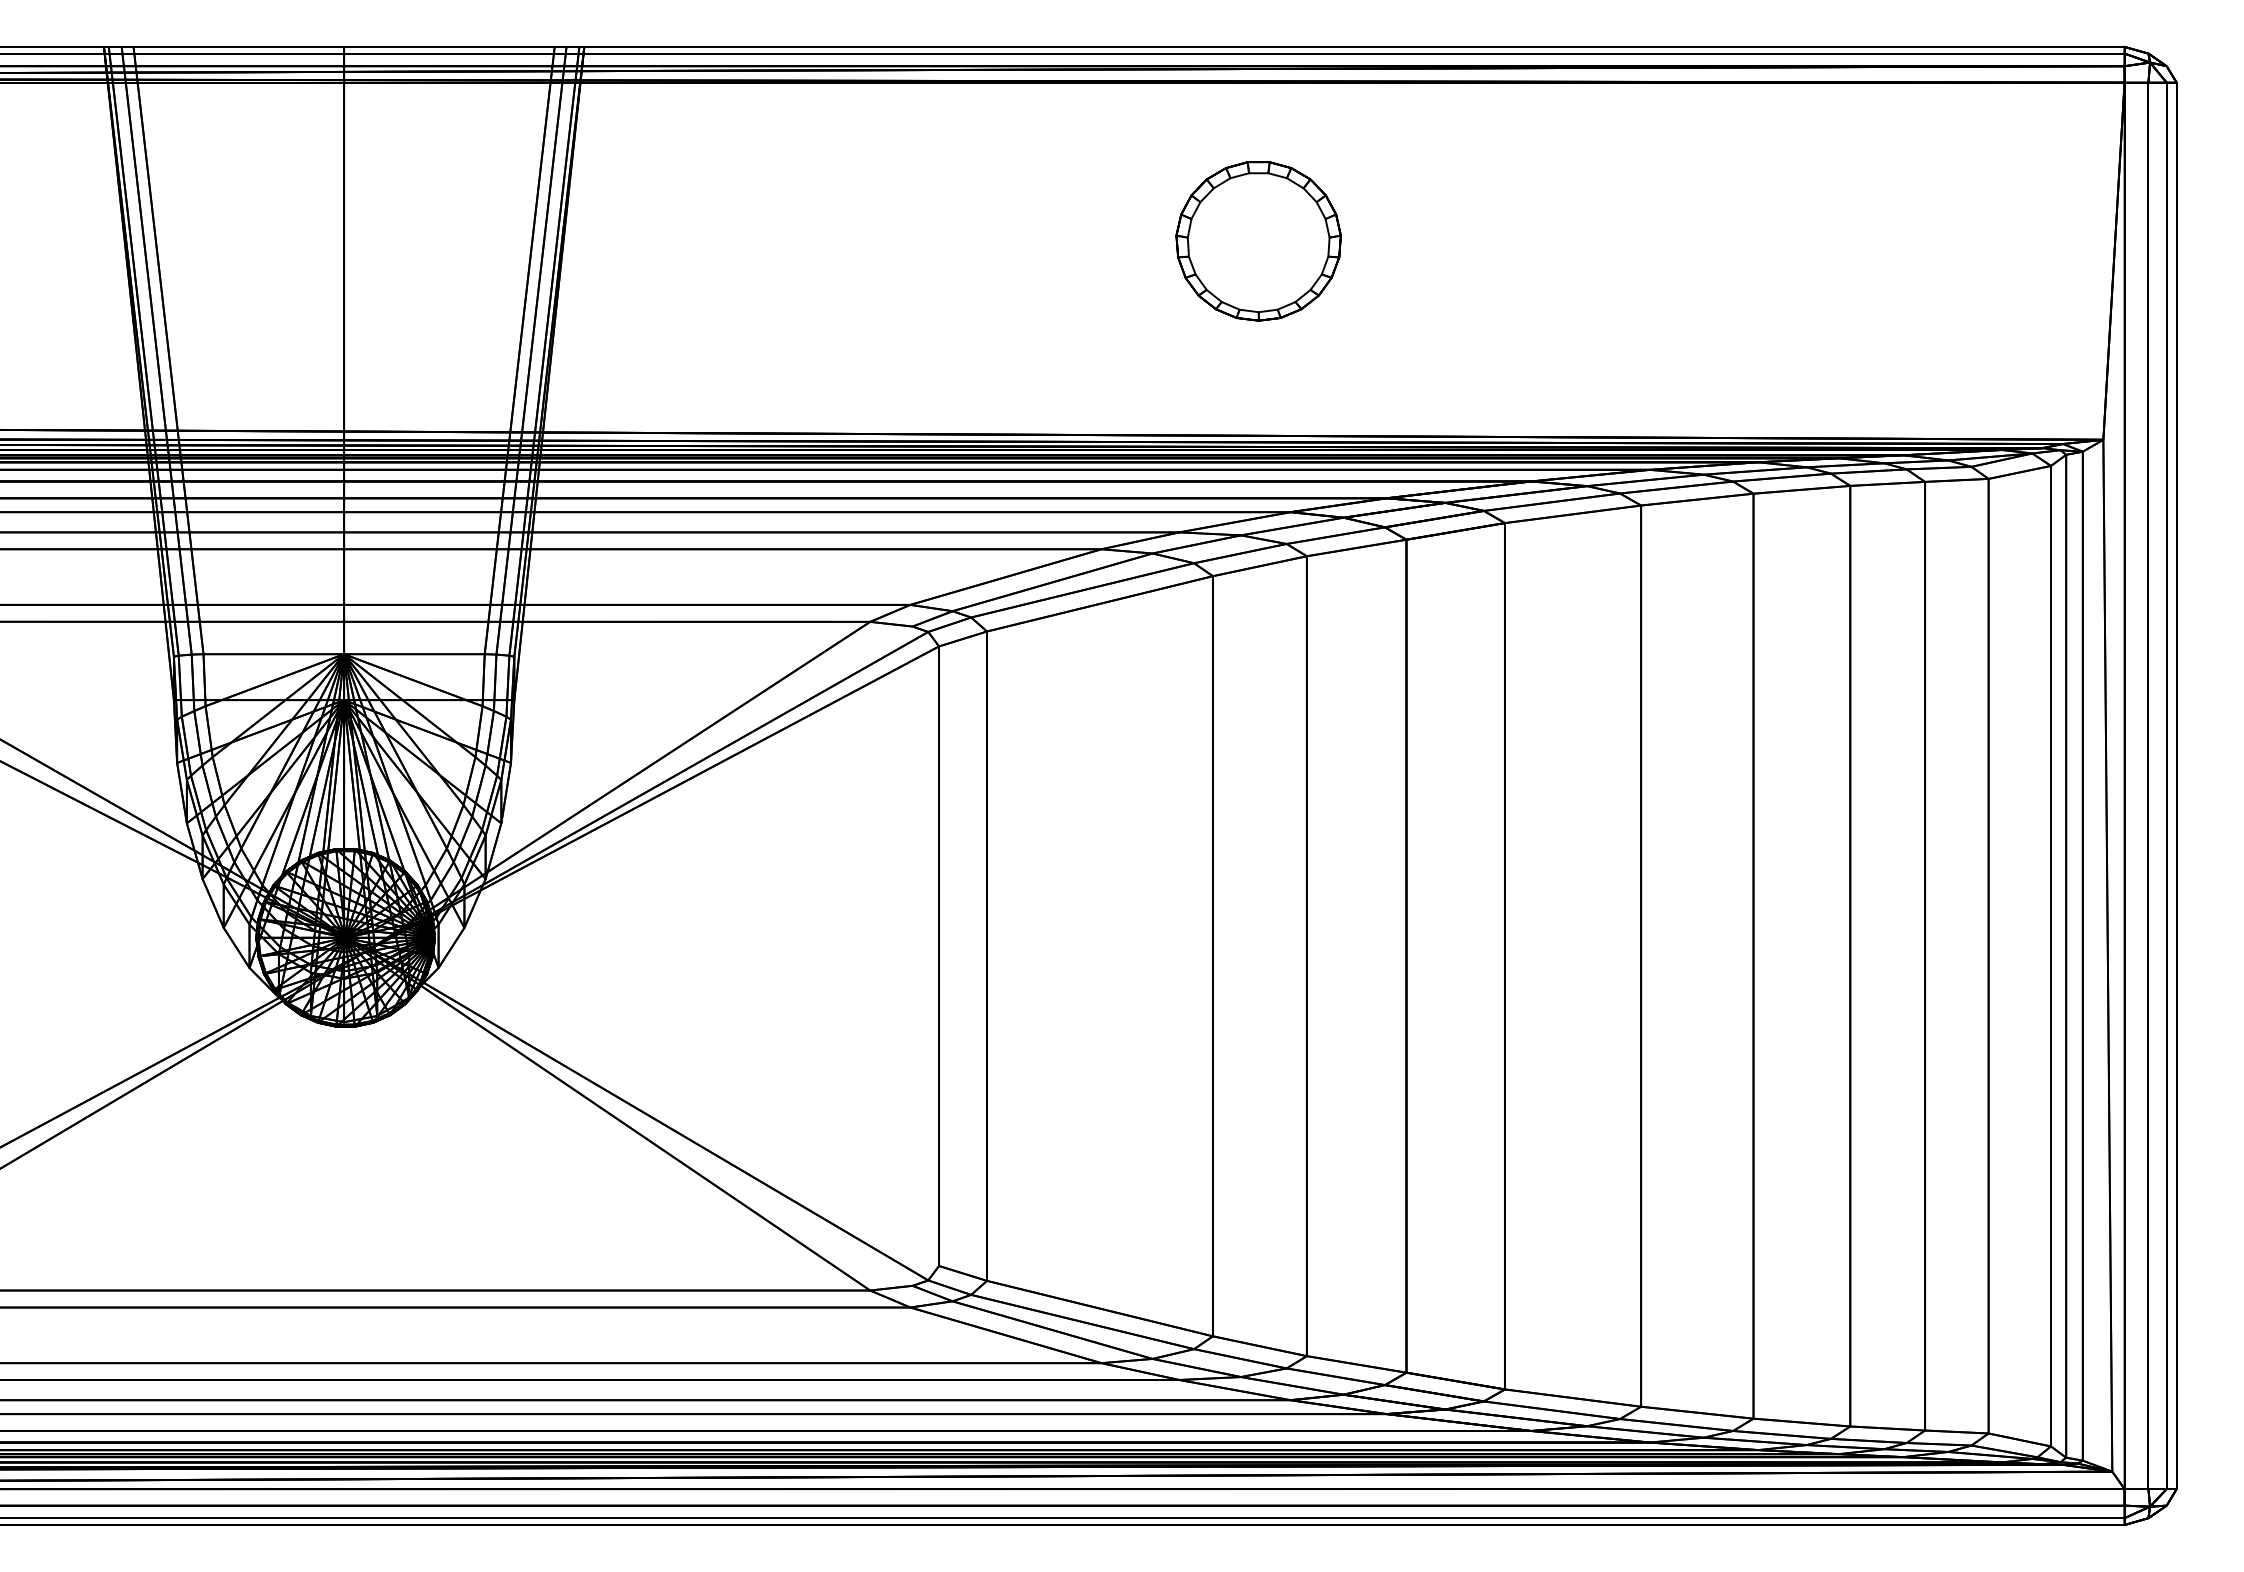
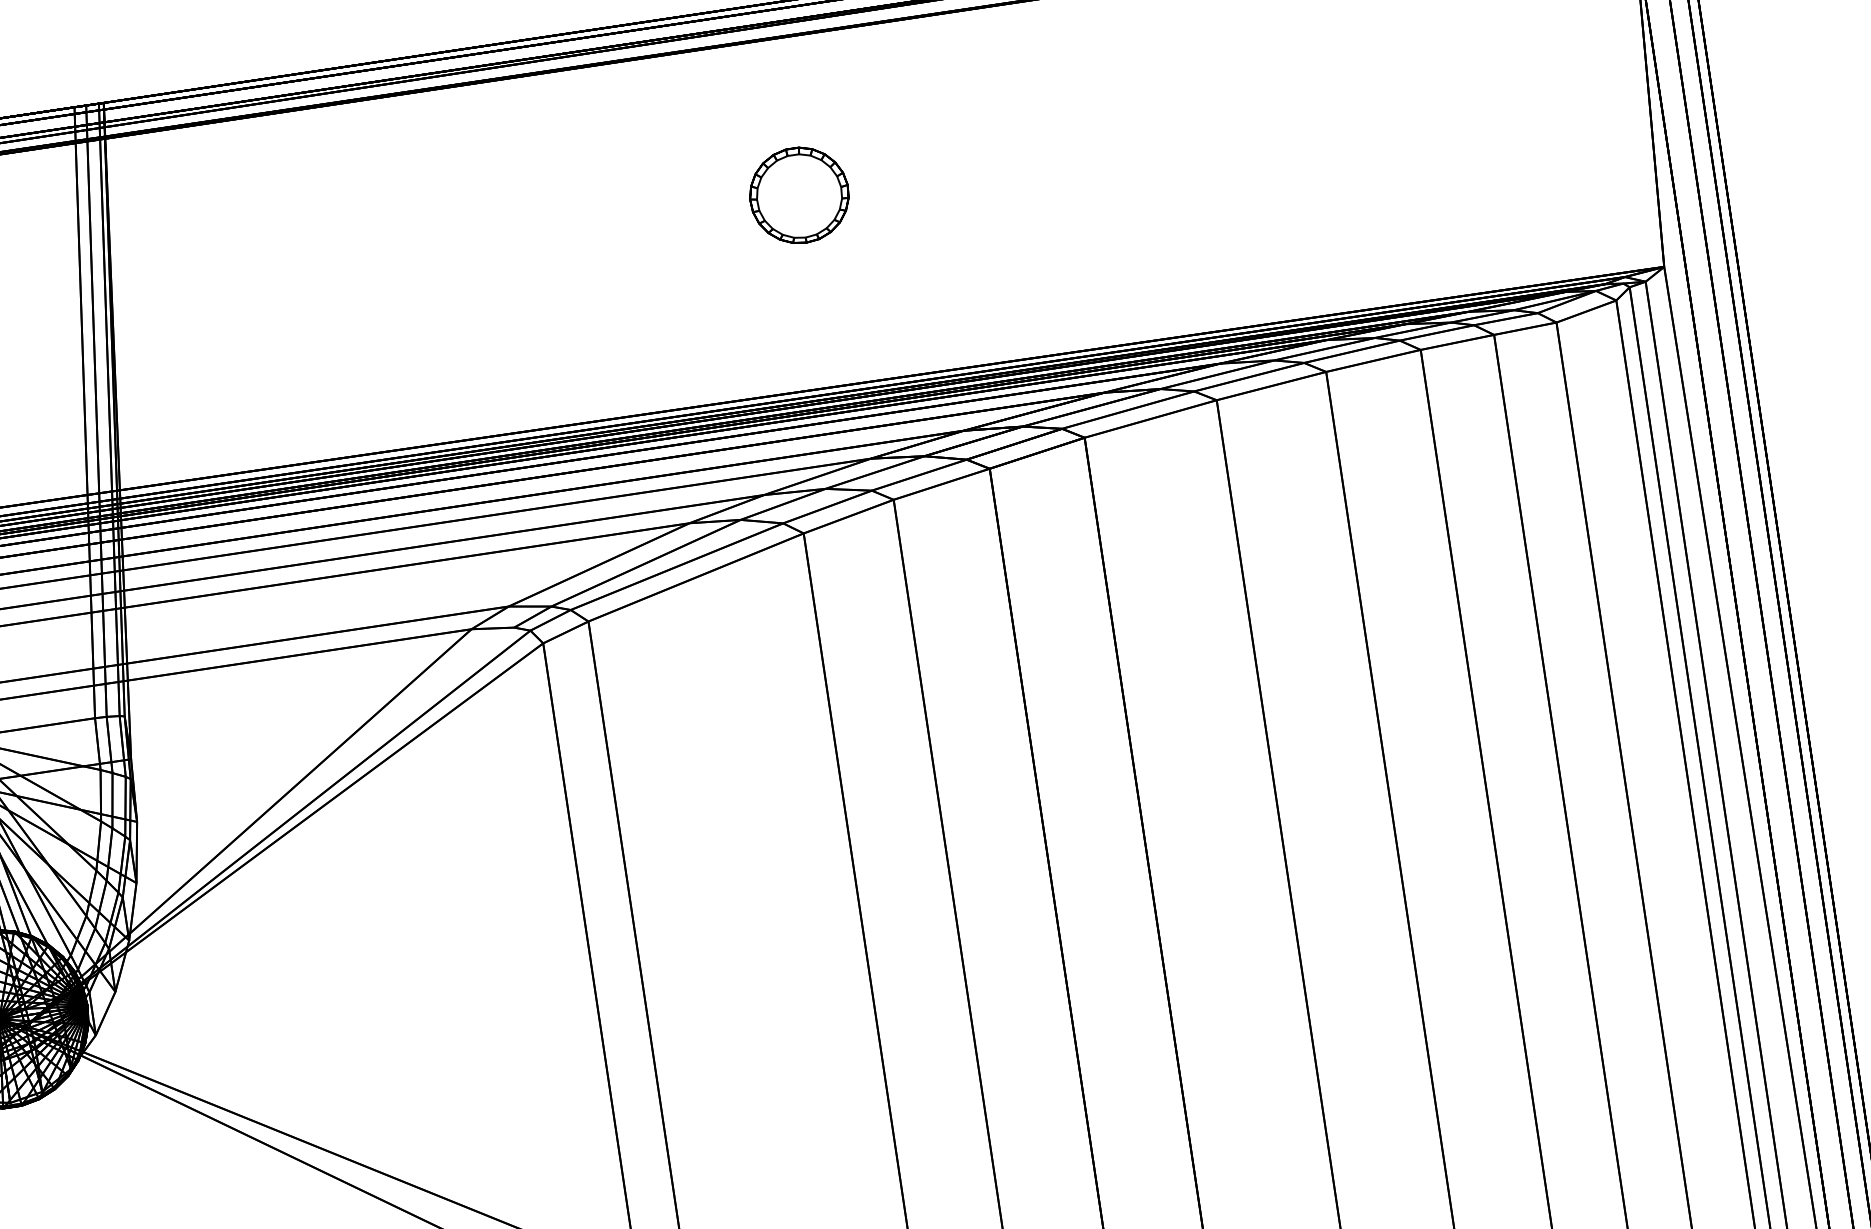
part: (1258, 241) -> (799, 195), size x0.6

